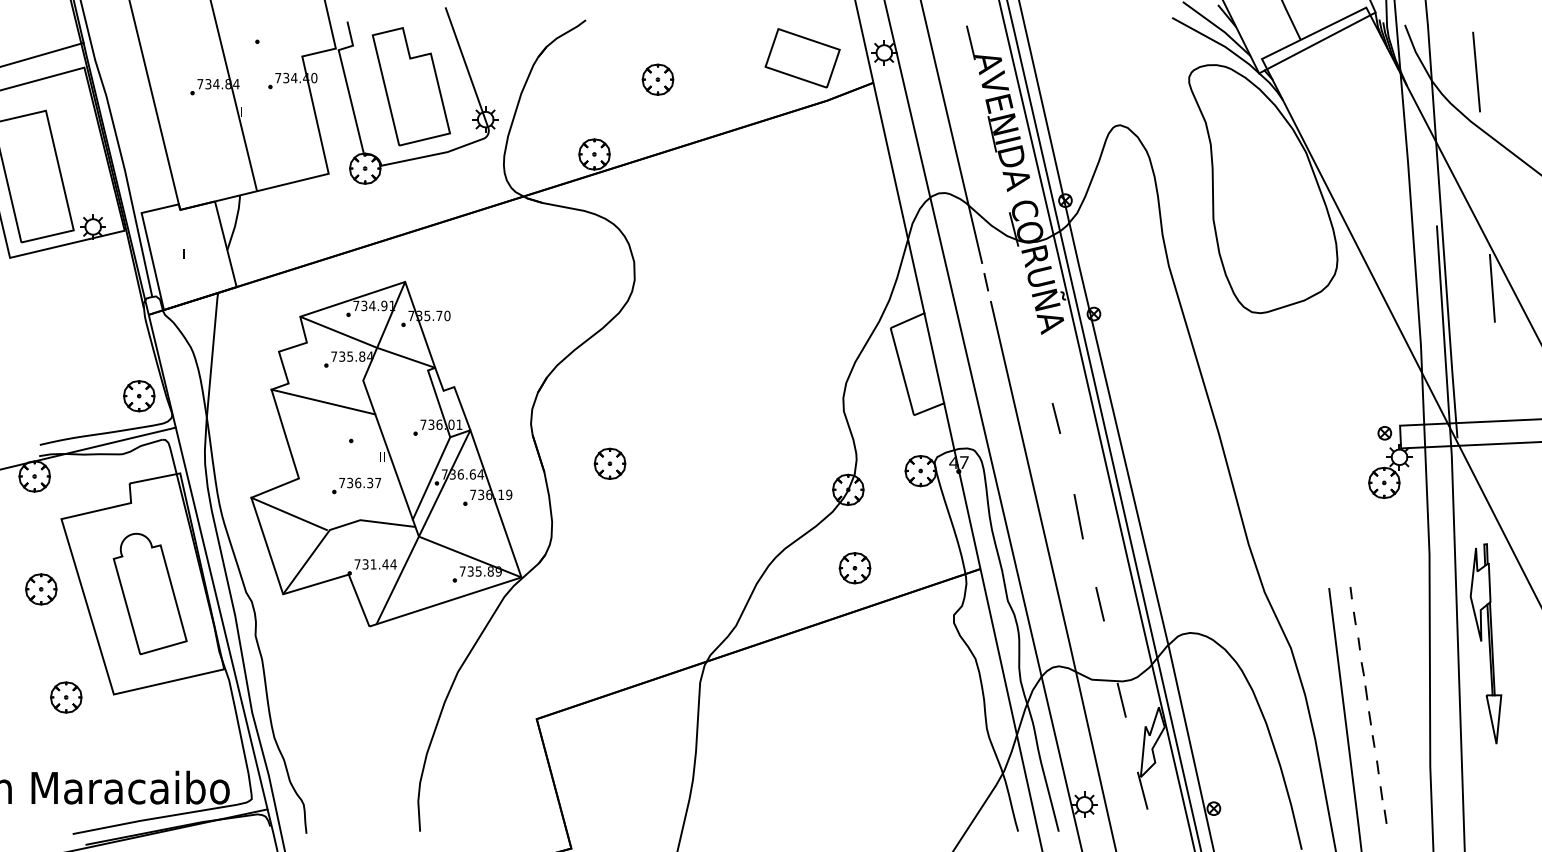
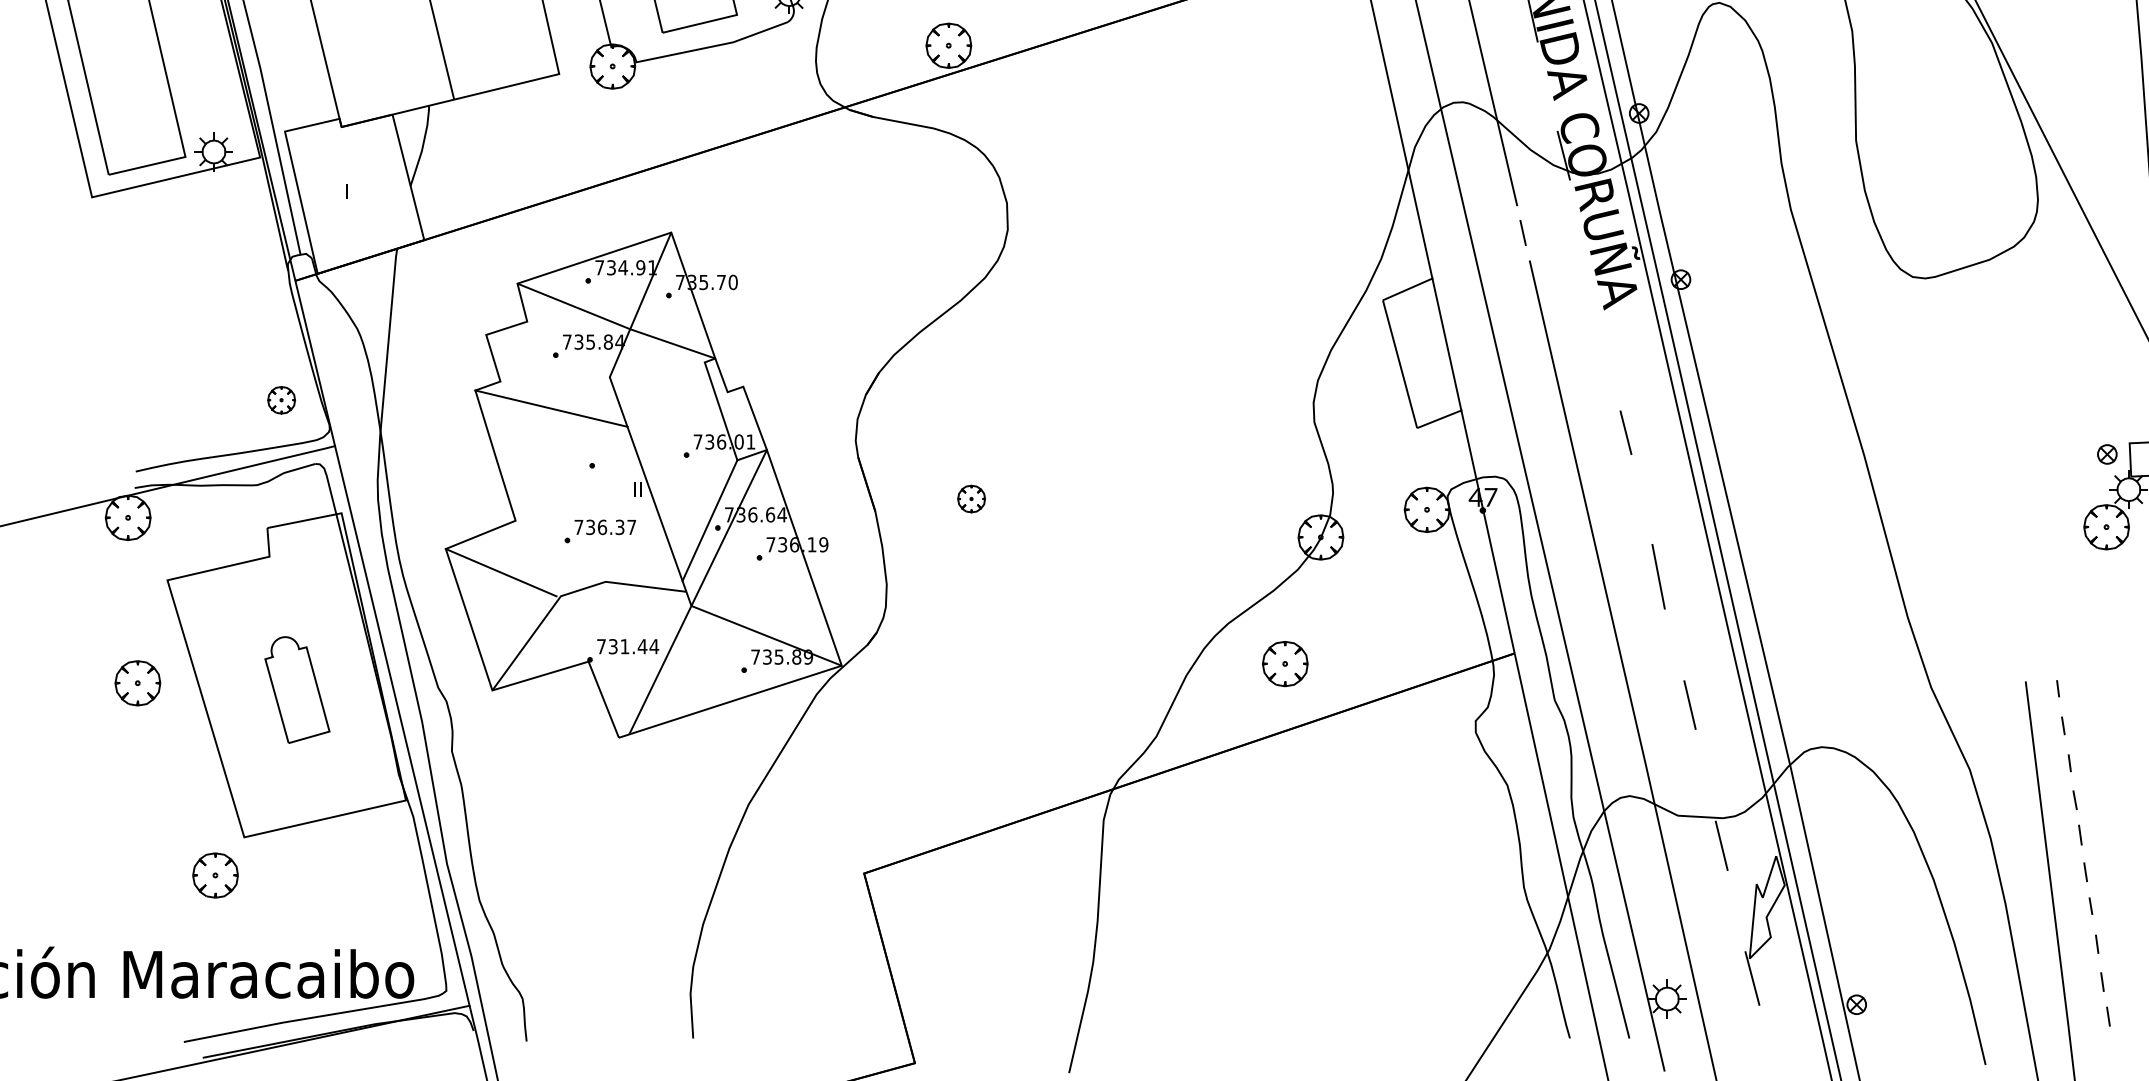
part: (139, 396) -> (281, 400), size x0.6
part: (609, 463) -> (970, 498), size x0.6
part: (854, 568) -> (1284, 664), moved
part: (149, 593) -> (296, 689), size x0.6
part: (66, 697) -> (215, 875), moved

